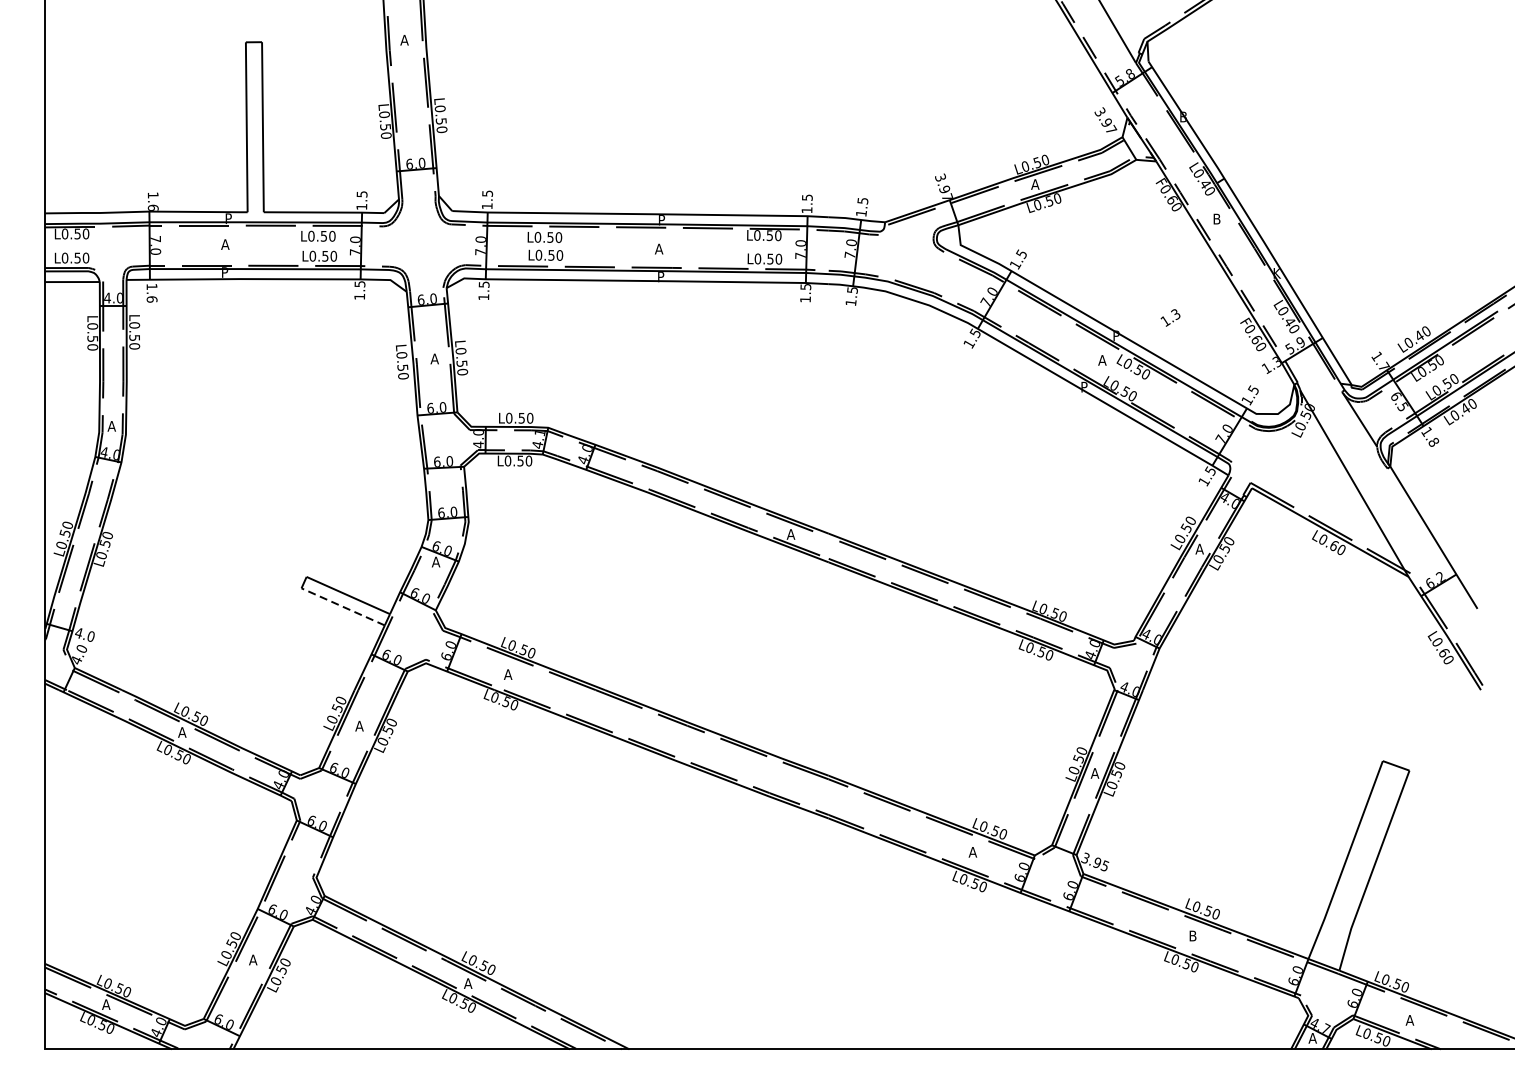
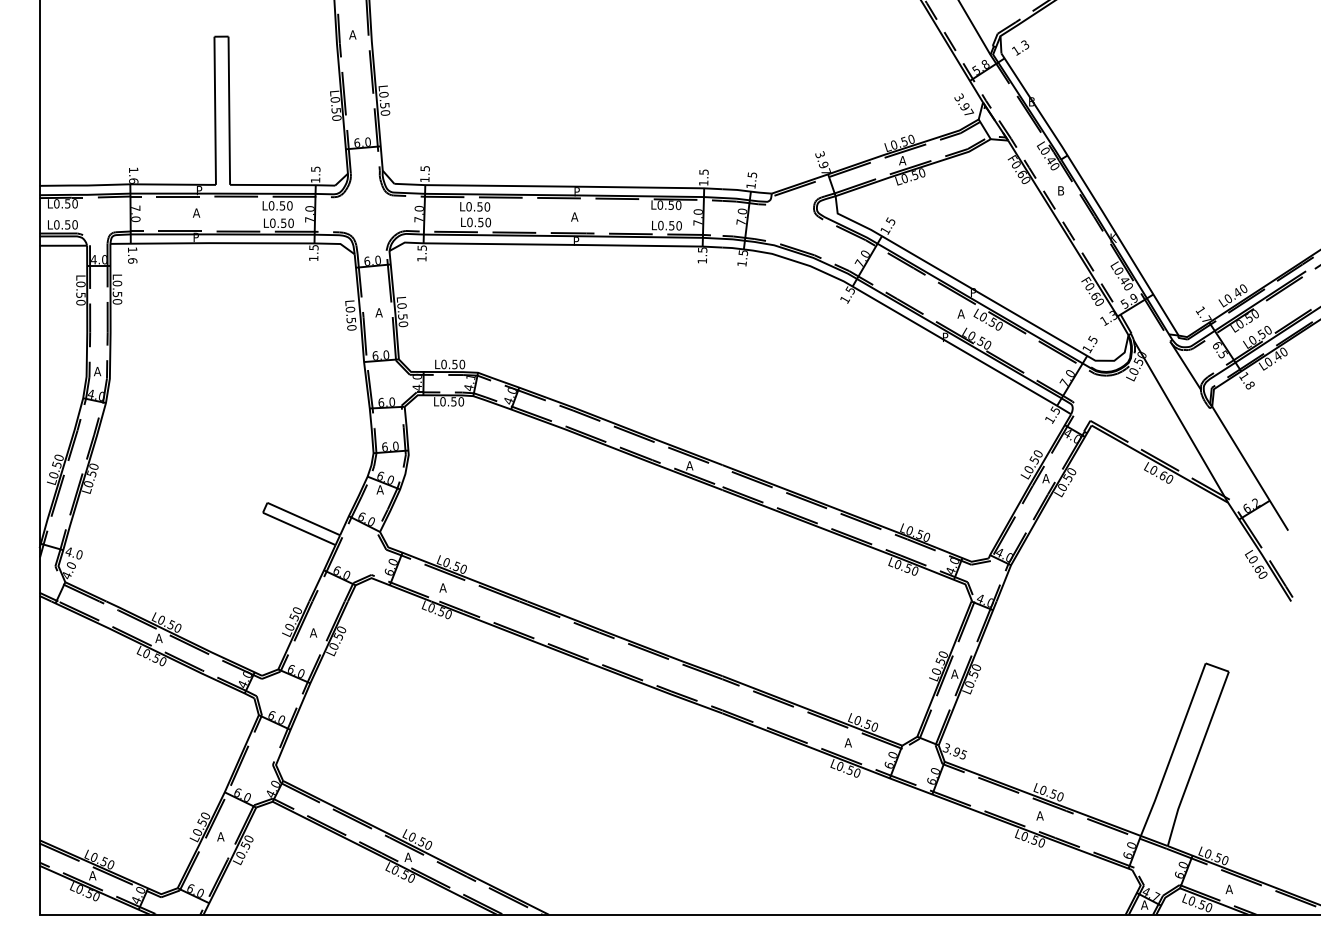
text: (1170, 317) -> (1020, 47), moved
line: (343, 606) -> (299, 528), dashed -> solid
text: (1192, 935) -> (1039, 815), B -> A

